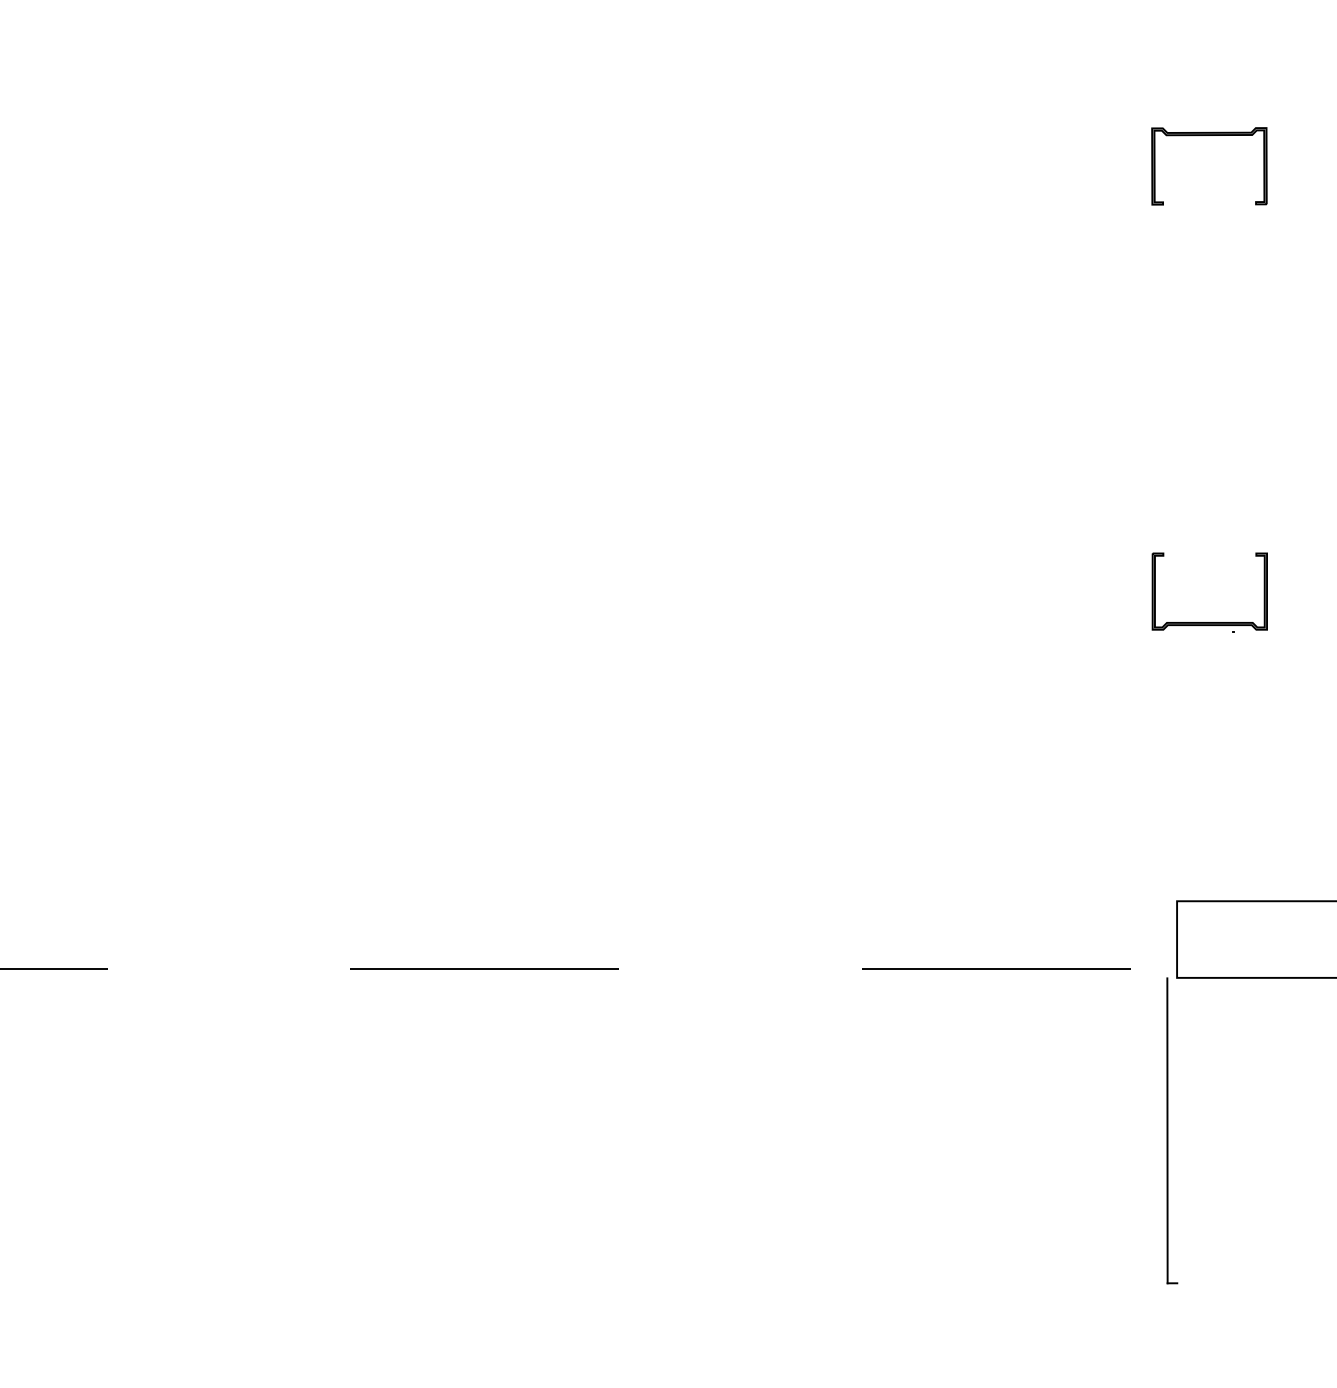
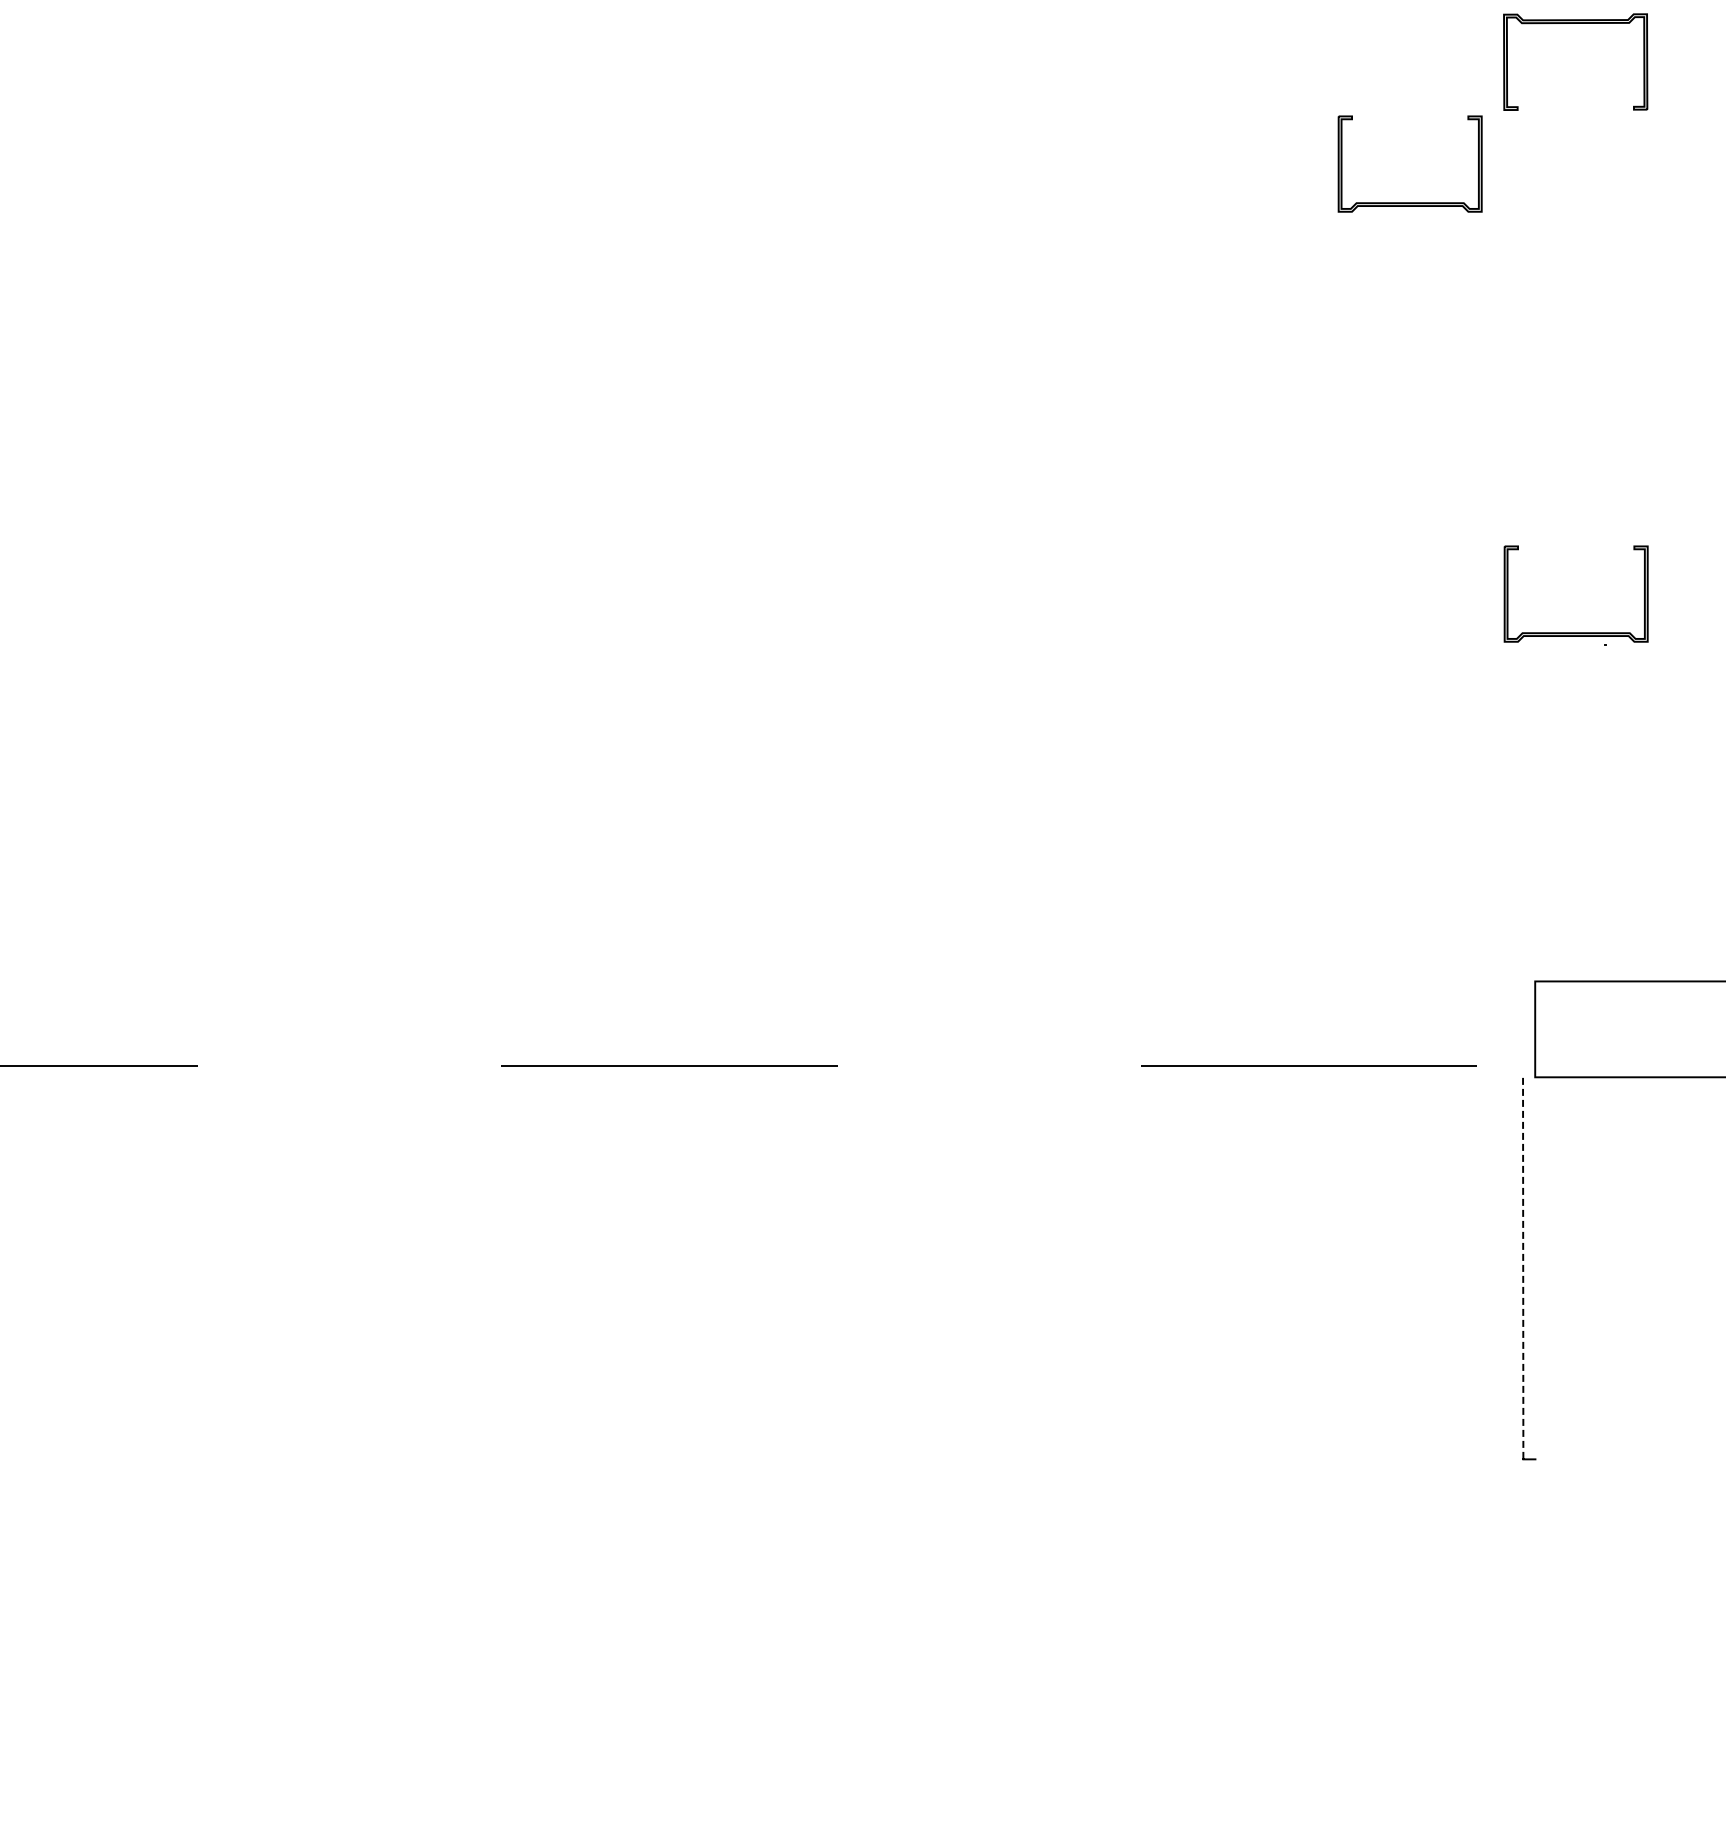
part: (1076, 278) -> (1409, 202), added
line: (1167, 1130) -> (1523, 1268), solid -> dashed

